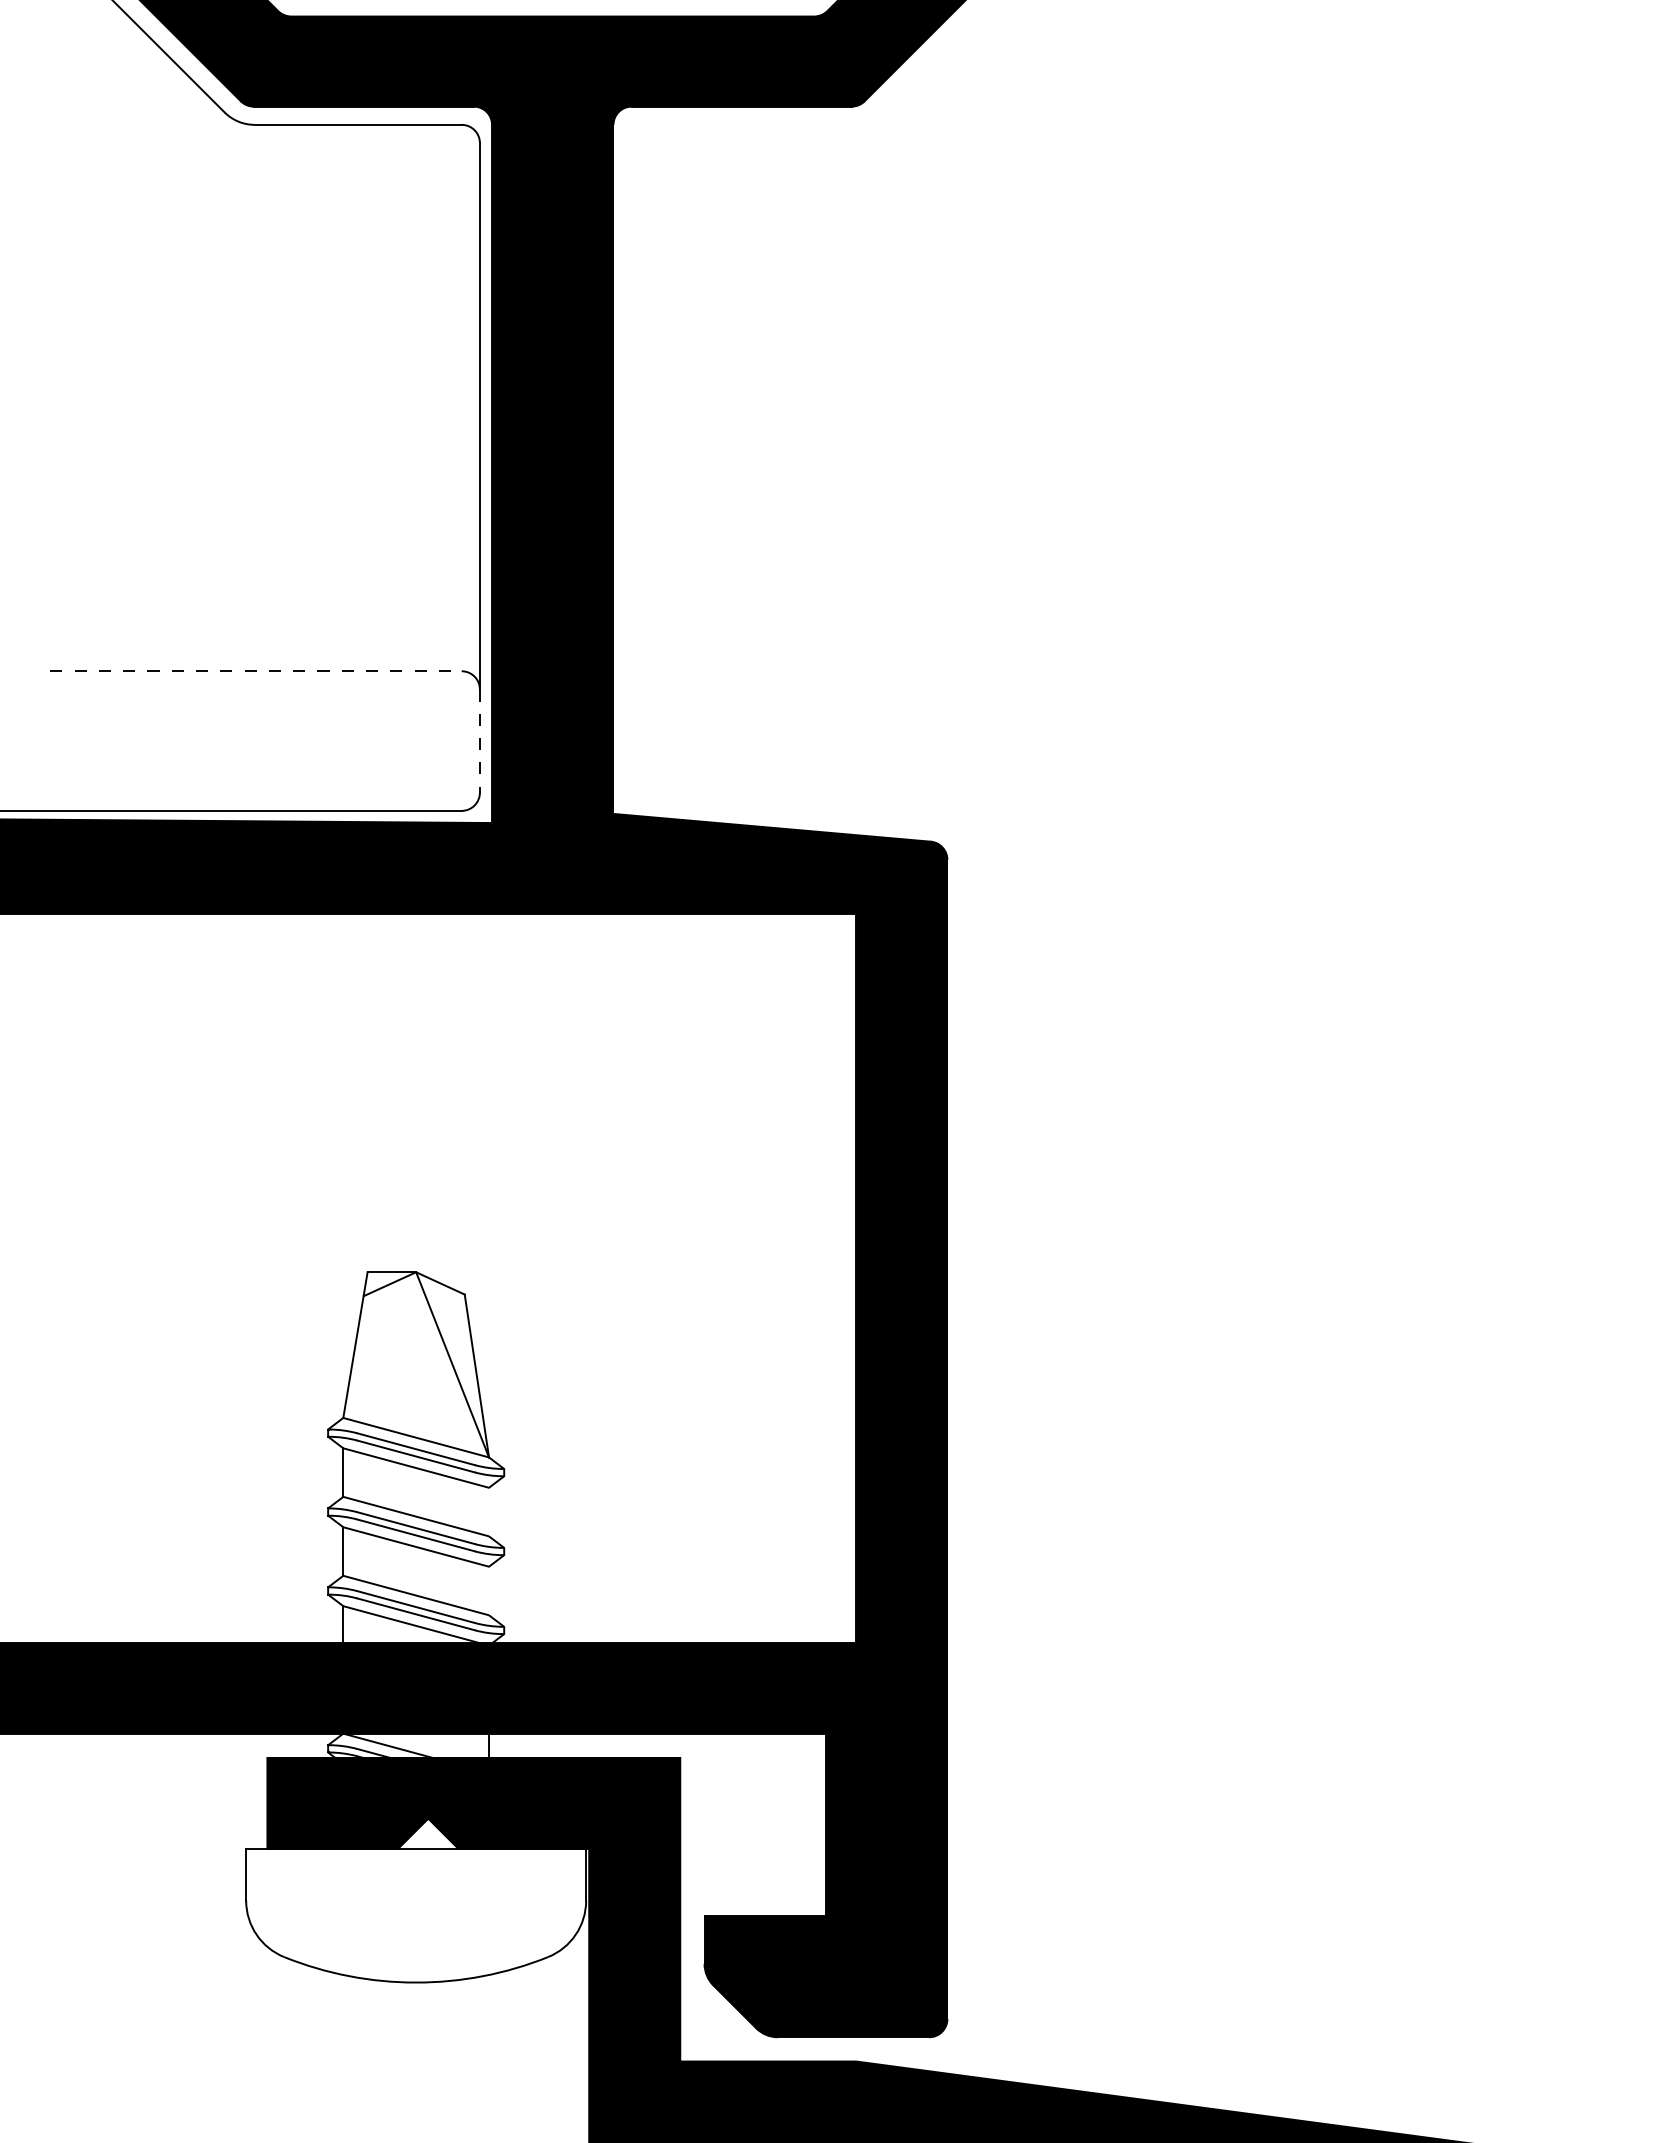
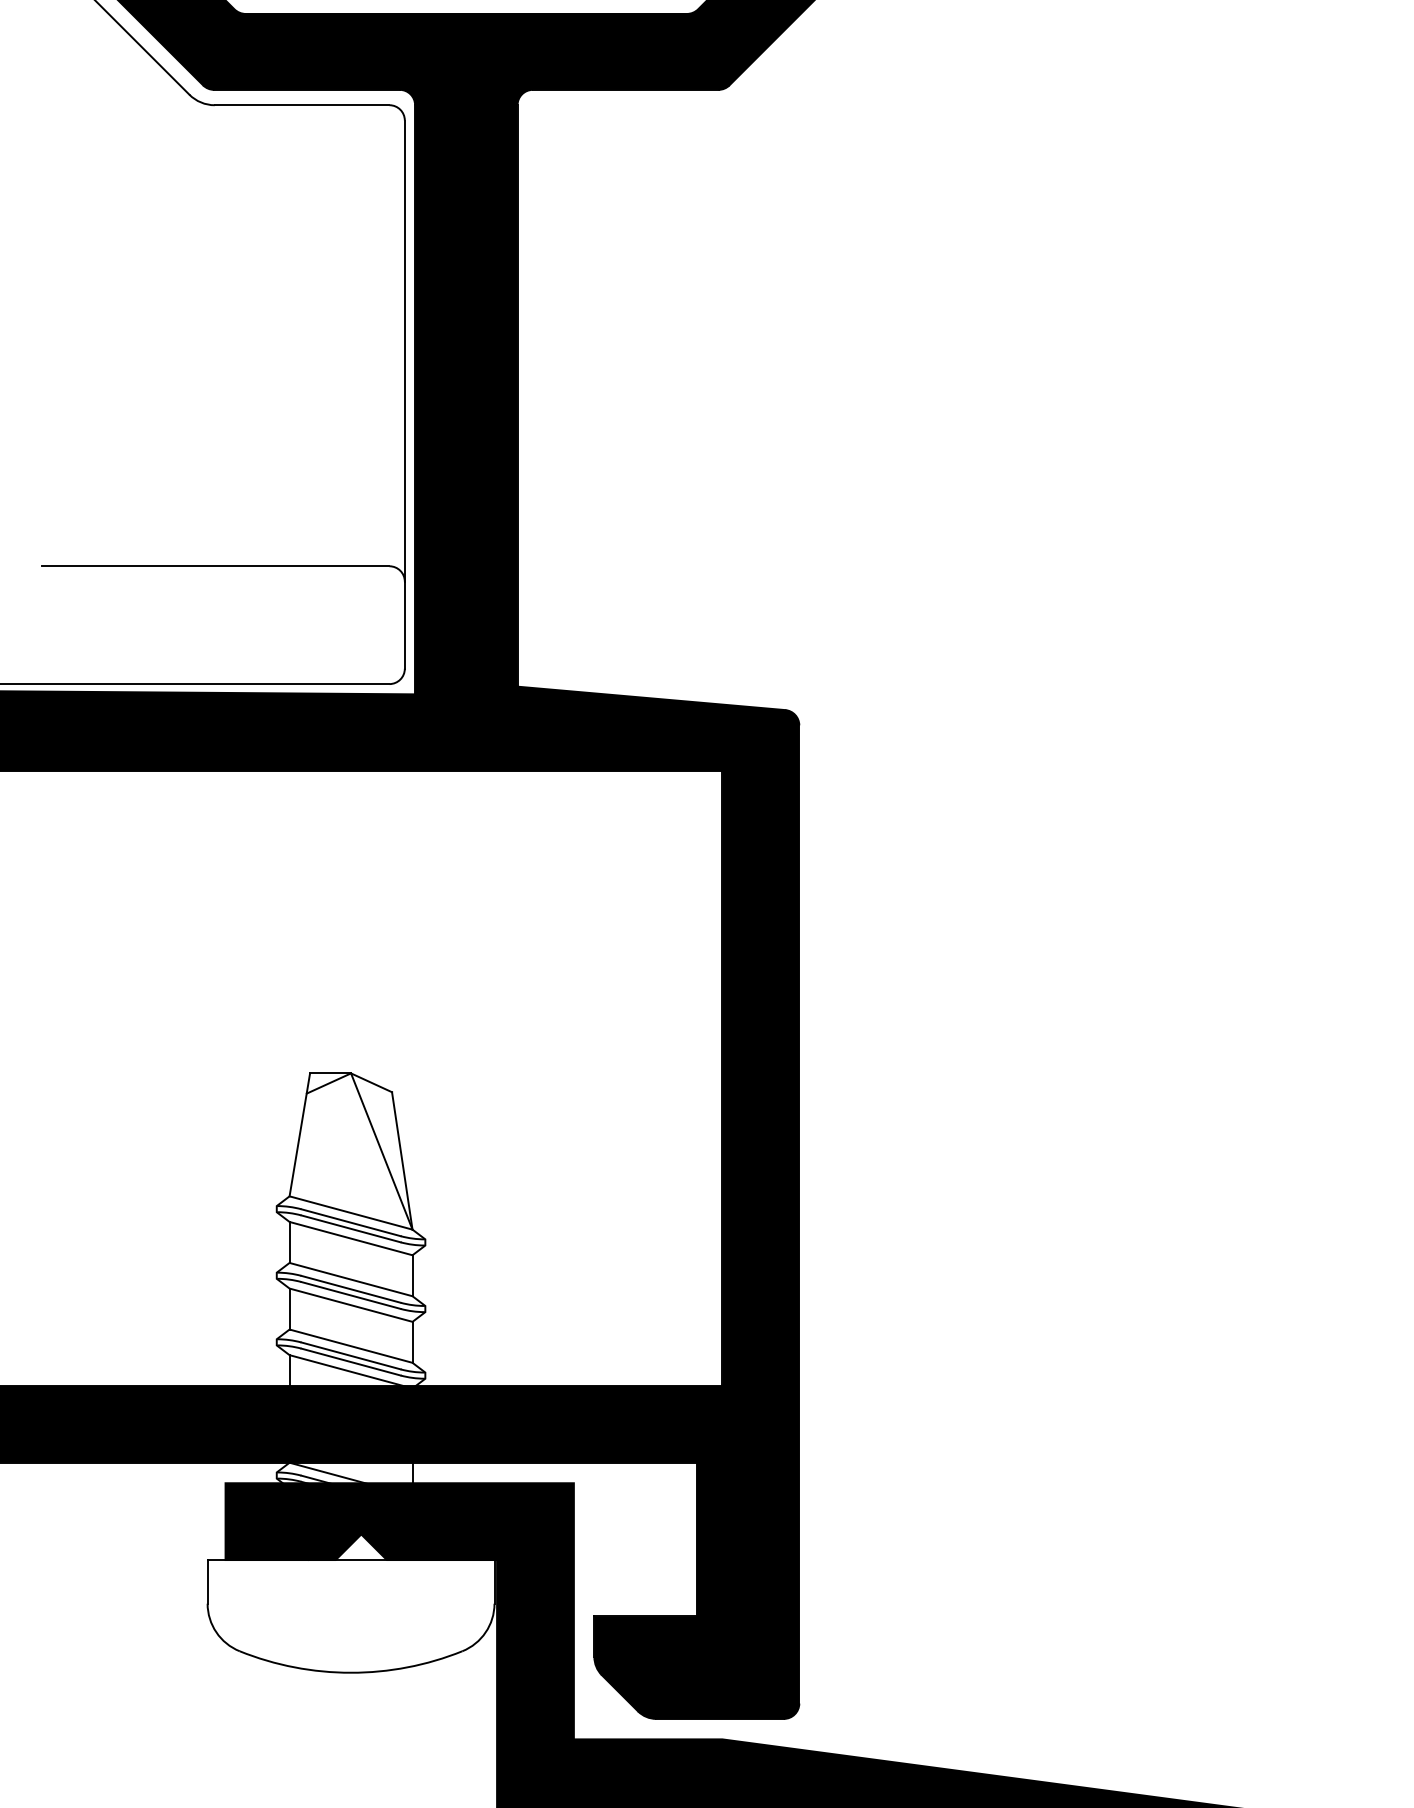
line: (256, 671) -> (216, 566), dashed -> solid
line: (479, 741) -> (404, 625), dashed -> solid
line: (489, 1511) -> (412, 1275), added
line: (489, 1590) -> (412, 1341), added

